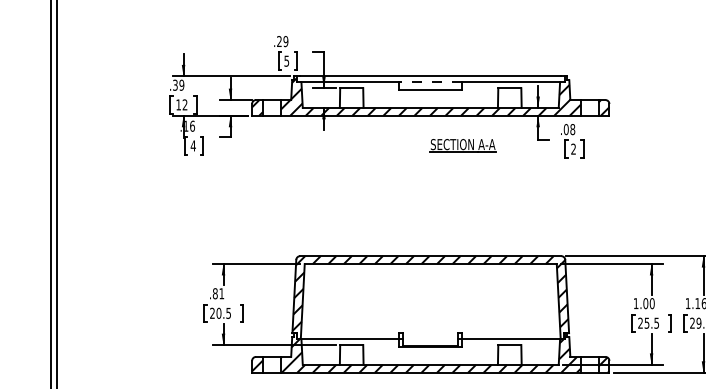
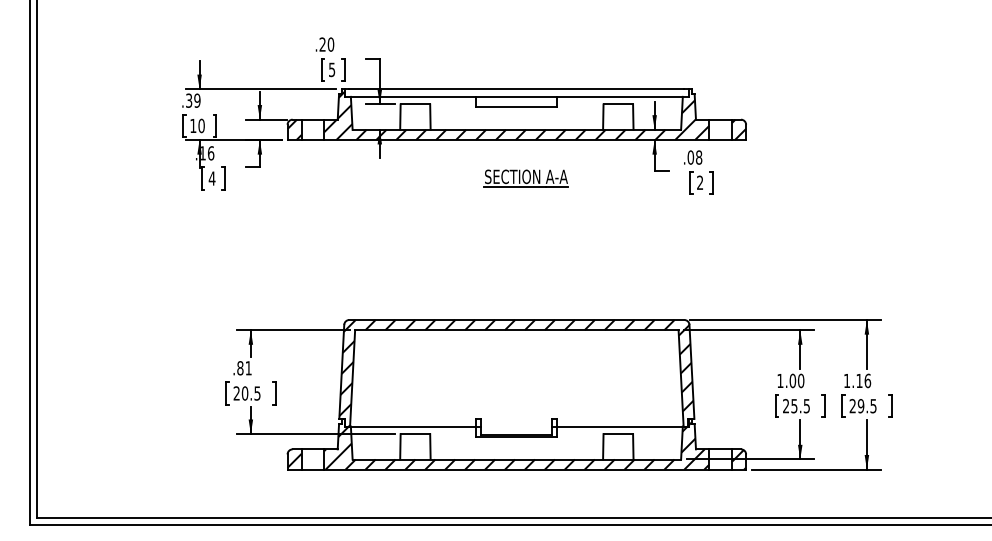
text: (285, 41) -> (330, 44), .29 -> .20
line: (430, 81) -> (516, 96), dashed -> solid
text: (185, 104) -> (201, 125), 12 -> 10
part: (462, 145) -> (525, 178), moved

